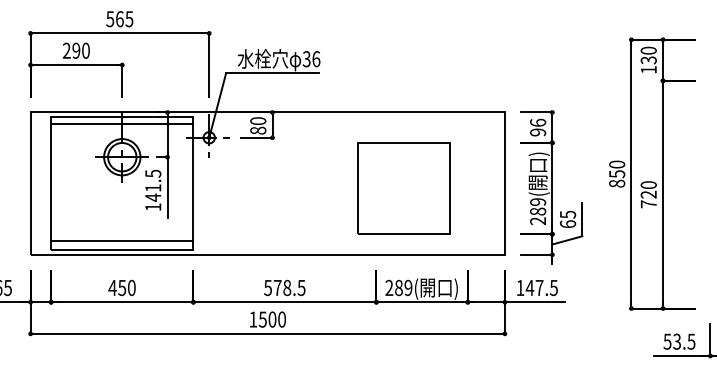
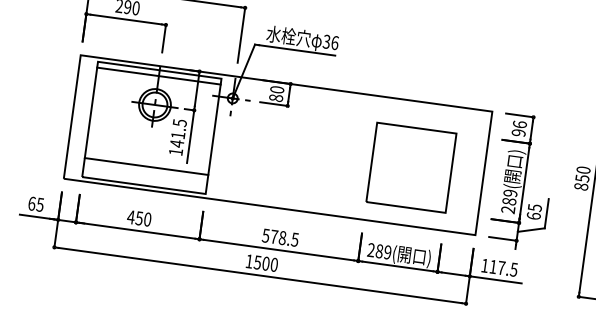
part: (403, 188) -> (410, 167), moved
line: (122, 241) -> (146, 166), moved
text: (529, 287) -> (492, 266), 147.5 -> 117.5

